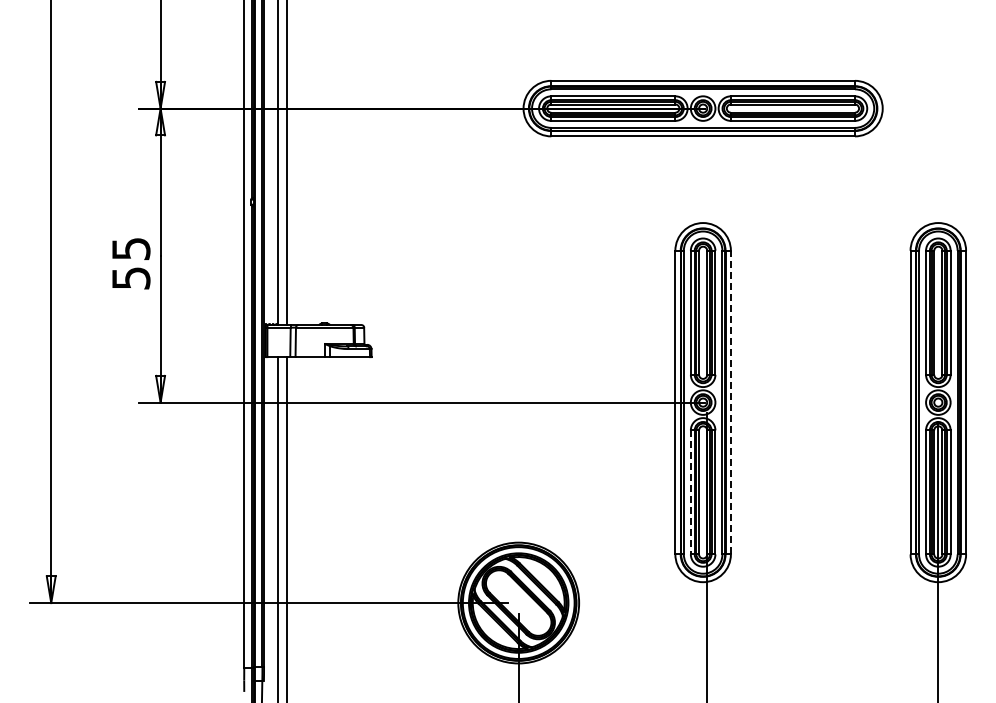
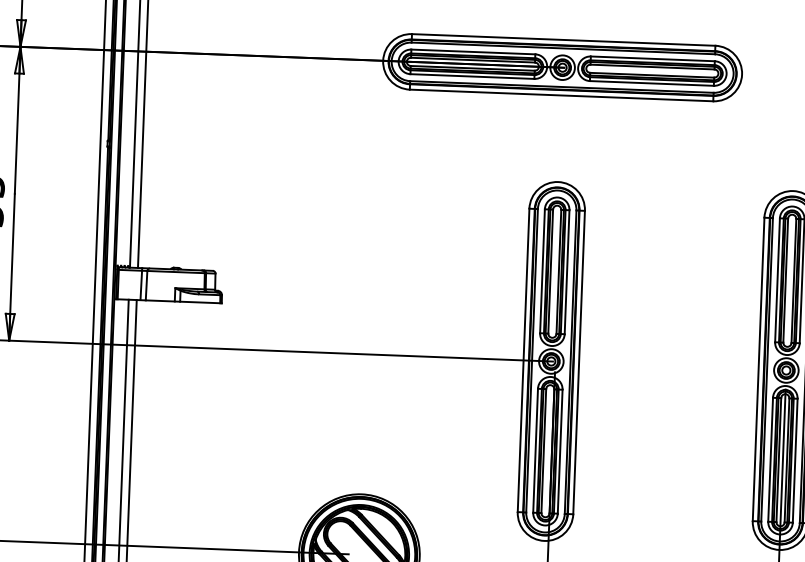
line: (730, 402) -> (578, 362), dashed -> solid
line: (690, 492) -> (535, 450), dashed -> solid

